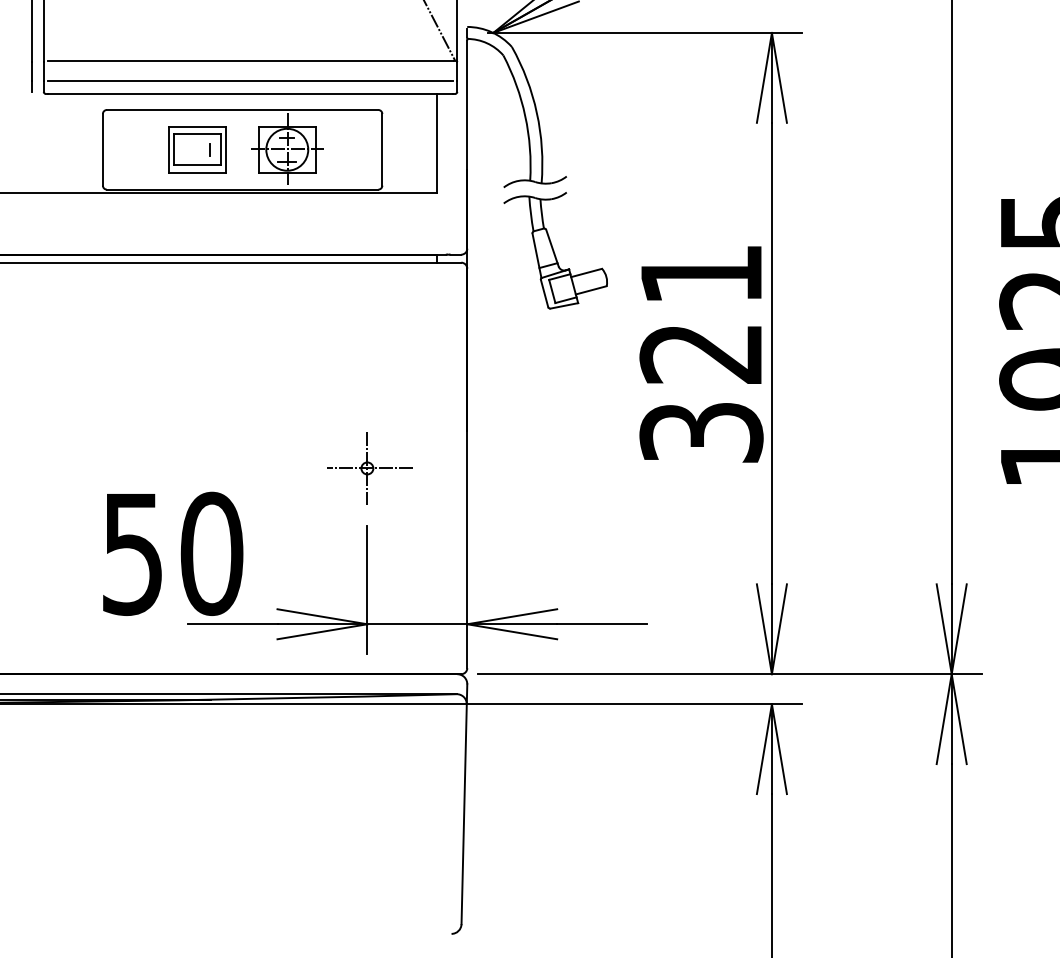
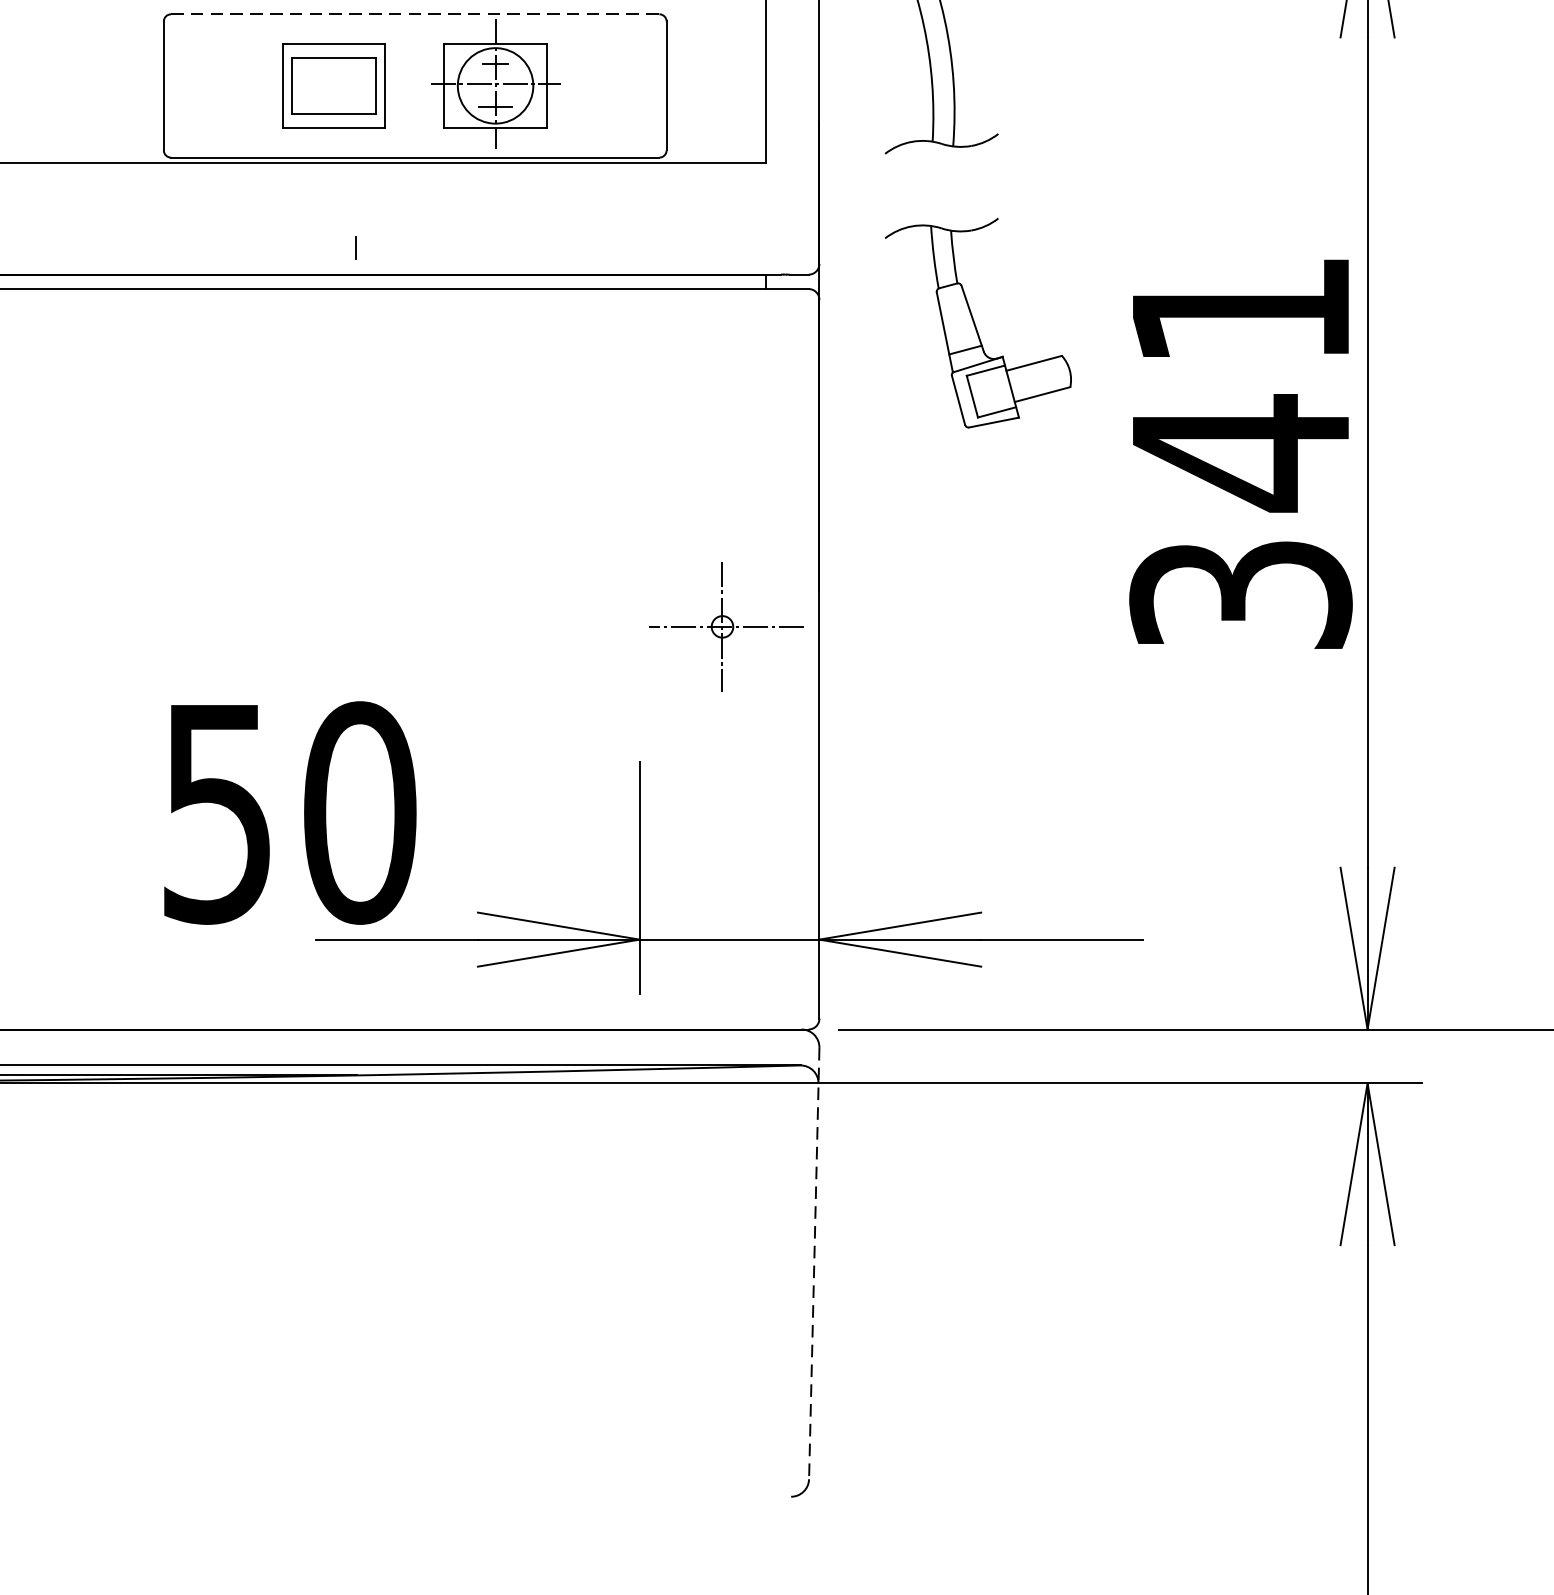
line: (242, 109) -> (414, 13), solid -> dashed
line: (209, 149) -> (355, 247), moved
part: (555, 250) -> (978, 322), moved
text: (700, 353) -> (1239, 452), 321 -> 341
part: (369, 468) -> (726, 626), moved
line: (464, 804) -> (814, 1263), solid -> dashed

